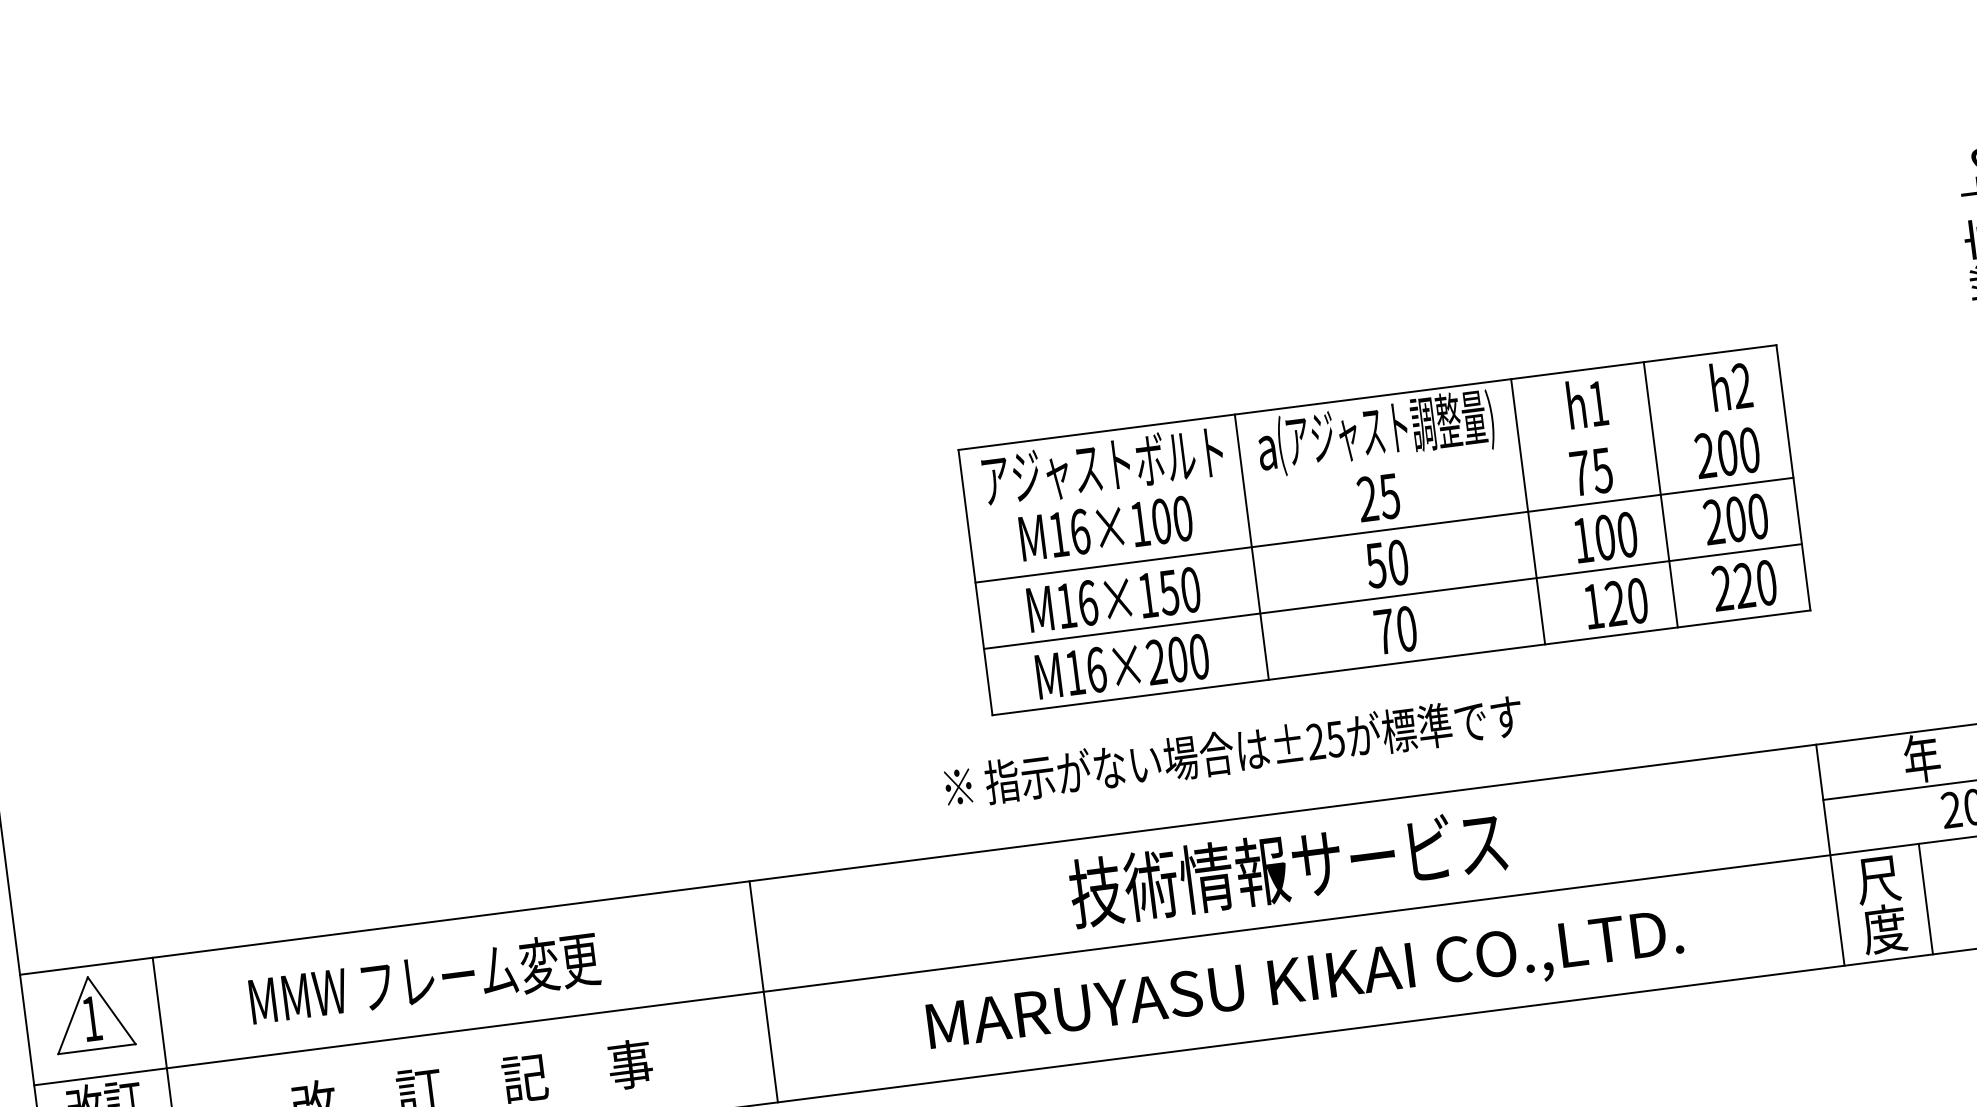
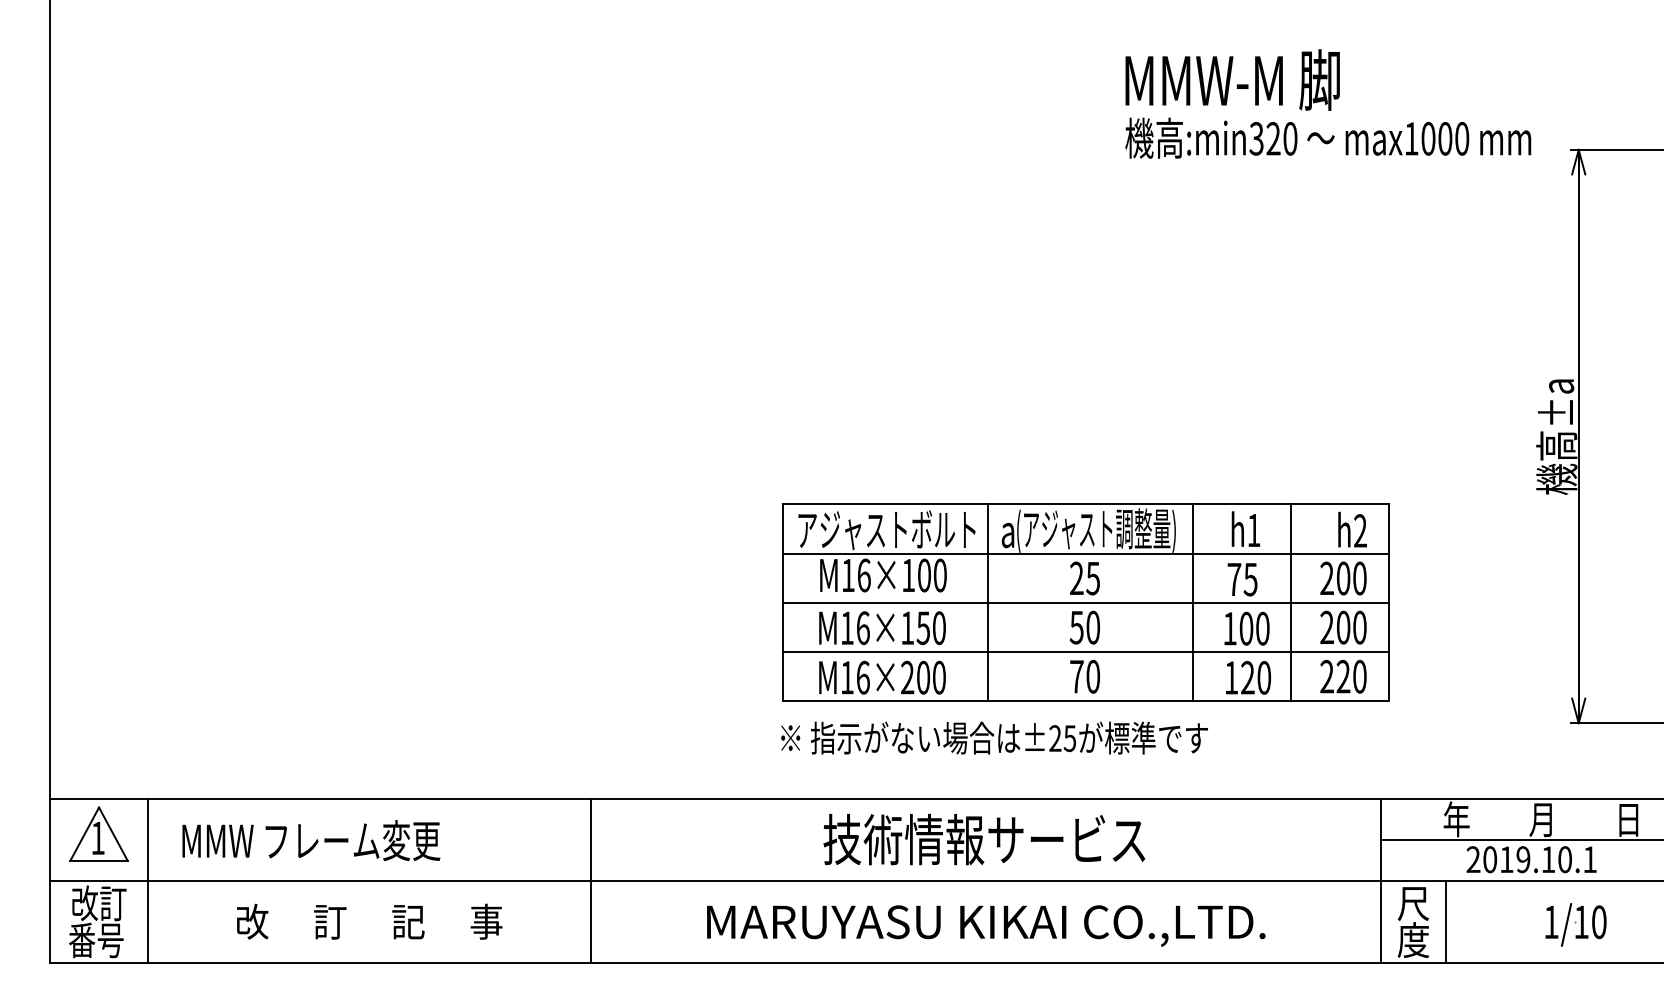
line: (1376, 463) -> (1086, 553), added
text: (1233, 750) -> (994, 737), moved
text: (424, 979) -> (311, 840), moved

